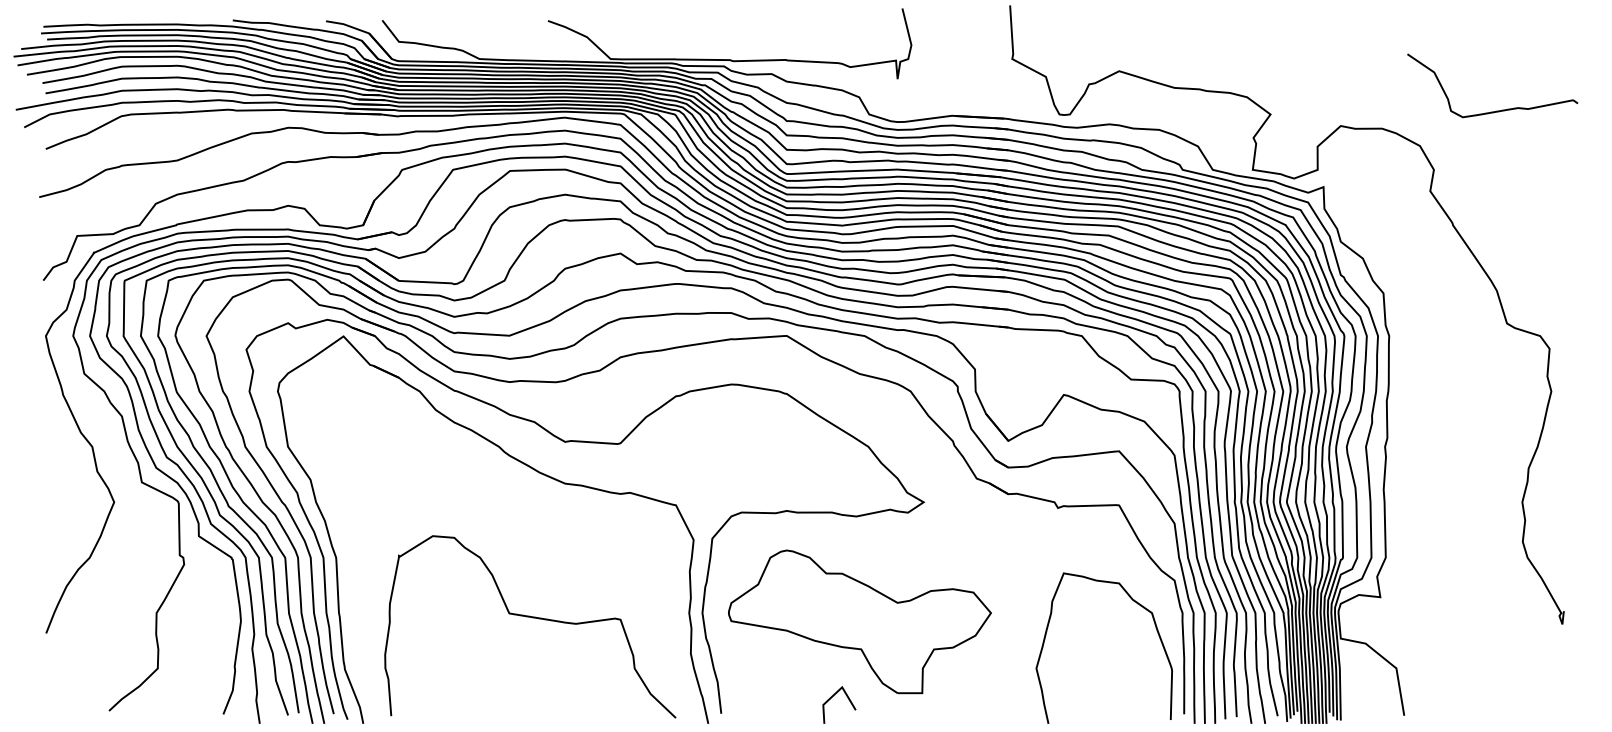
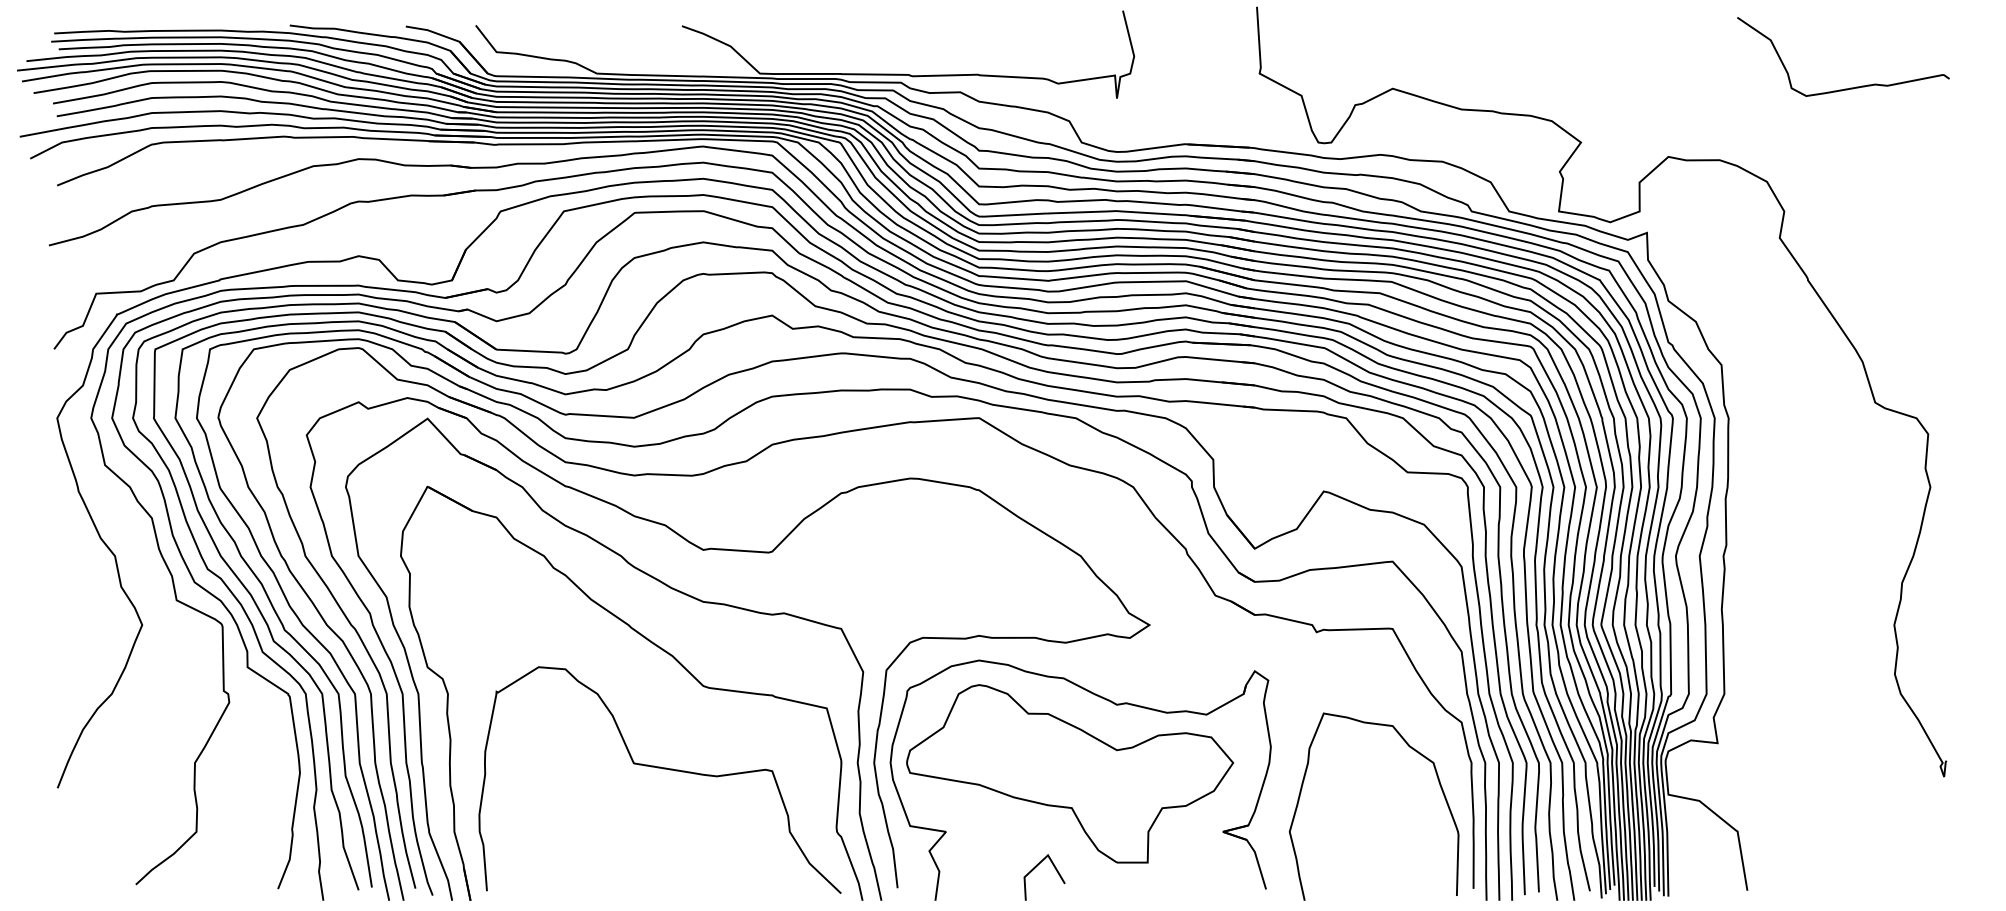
curve: (1498, 110) -> (1850, 87), moved
part: (530, 521) -> (660, 649), added
part: (896, 566) -> (1115, 705), added

